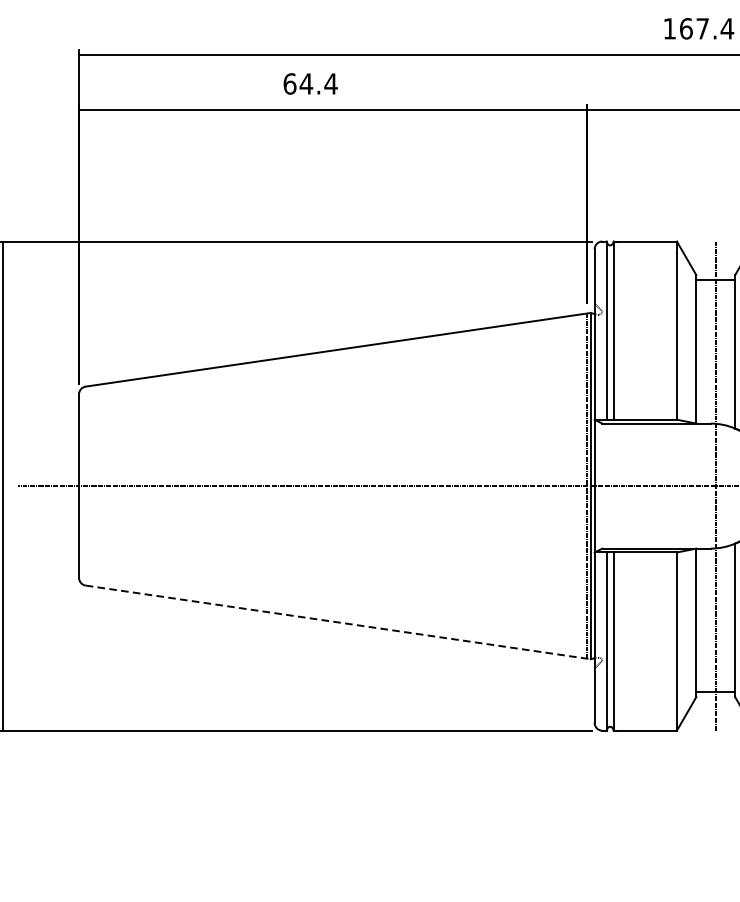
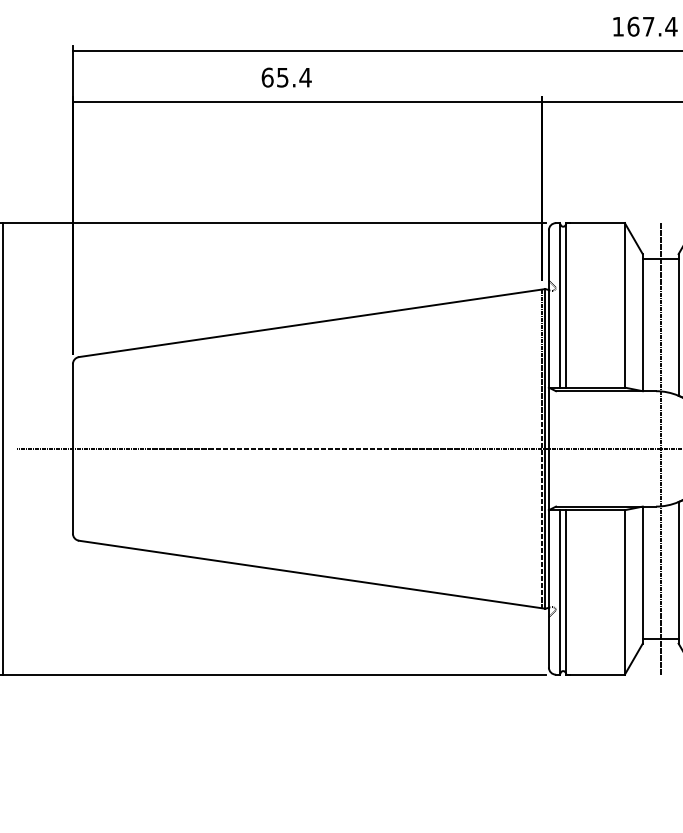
text: (306, 83) -> (282, 77), 64.4 -> 65.4
line: (338, 622) -> (312, 574), dashed -> solid

